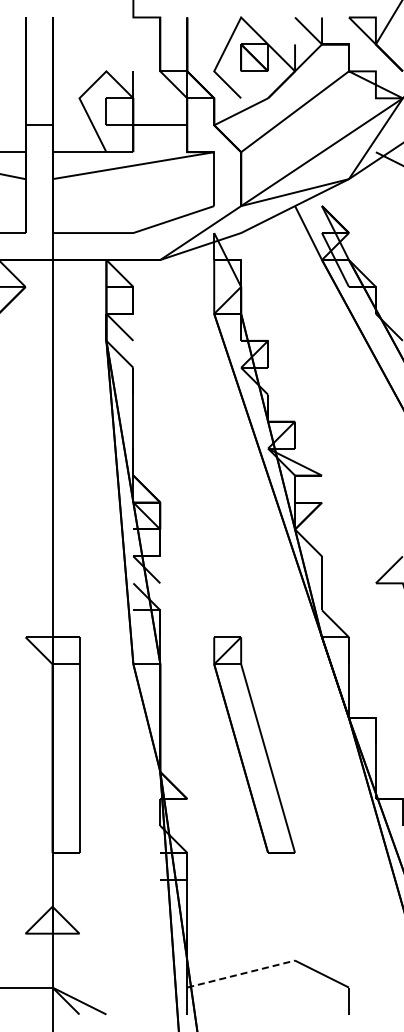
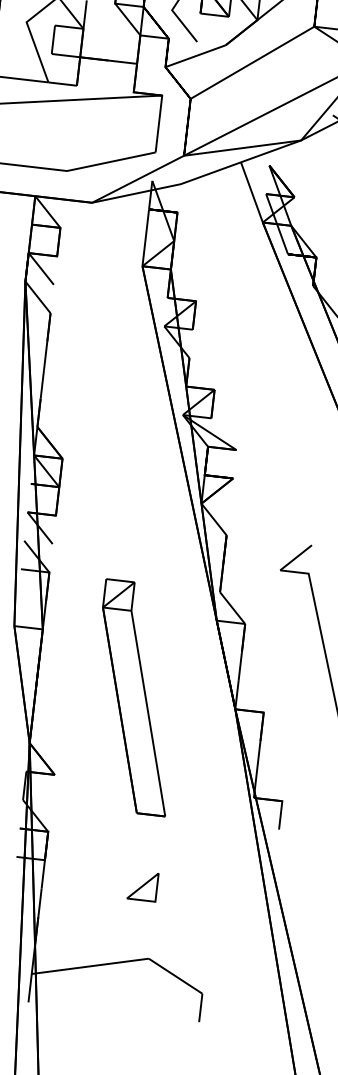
part: (254, 744) -> (135, 697), moved
part: (281, 893) -> (142, 886), added
line: (241, 974) -> (90, 966), dashed -> solid

